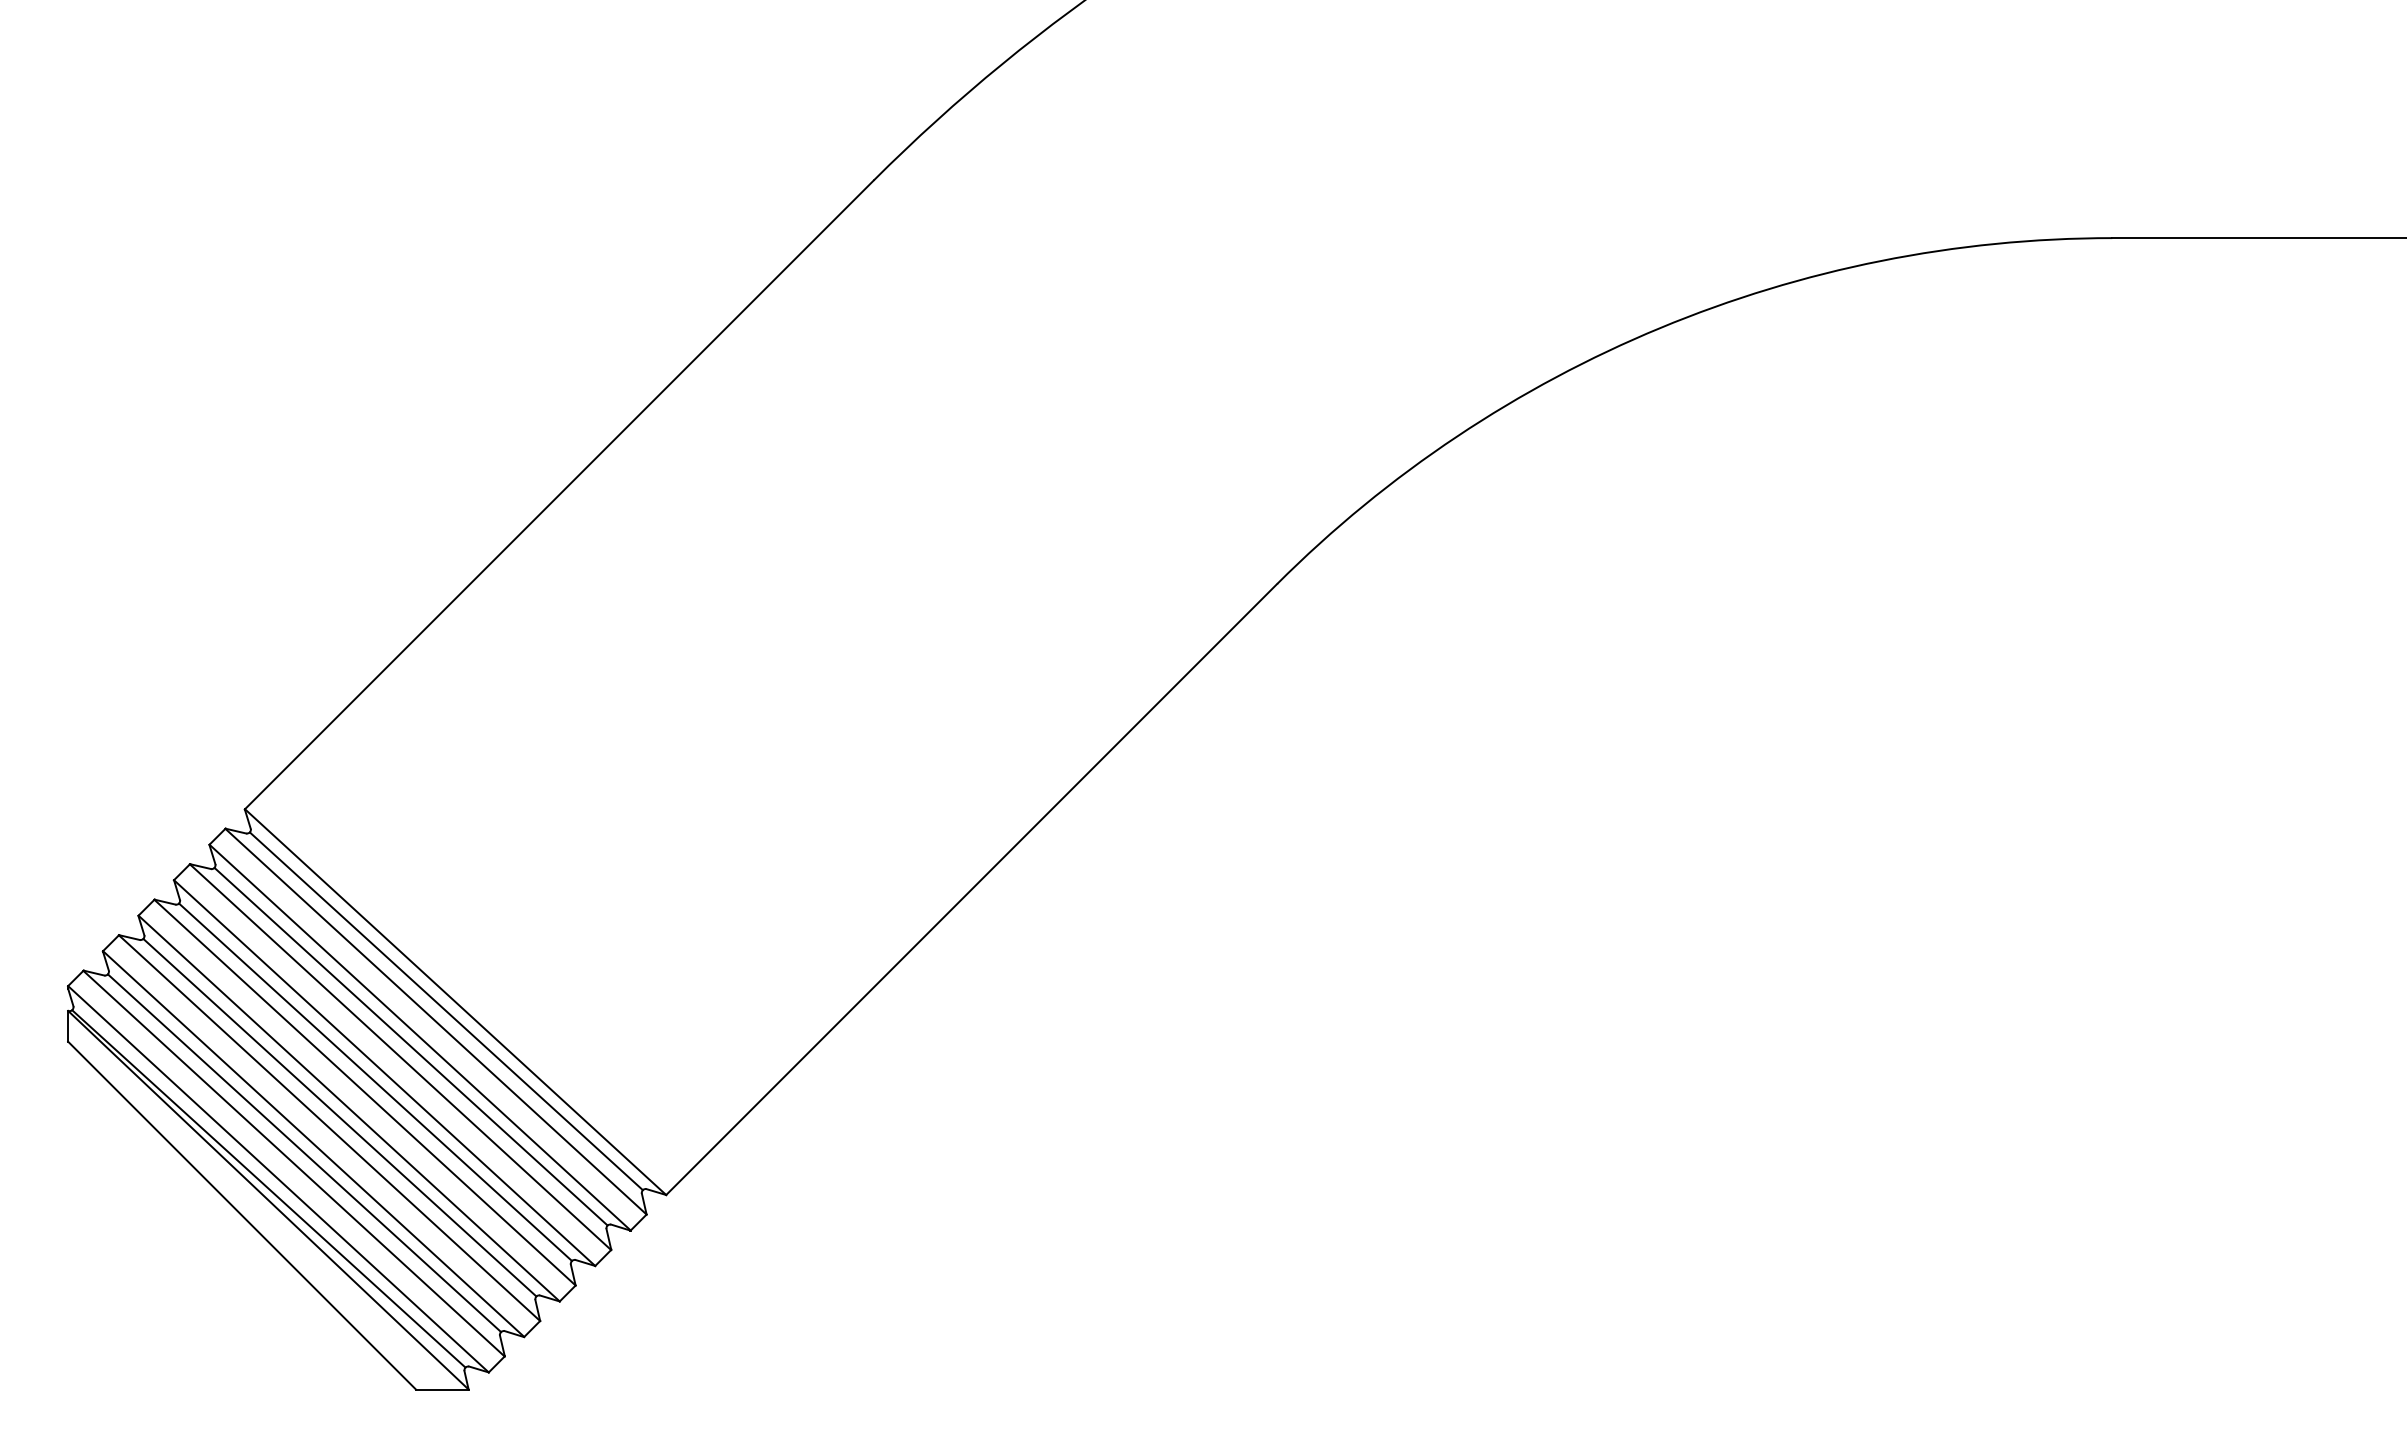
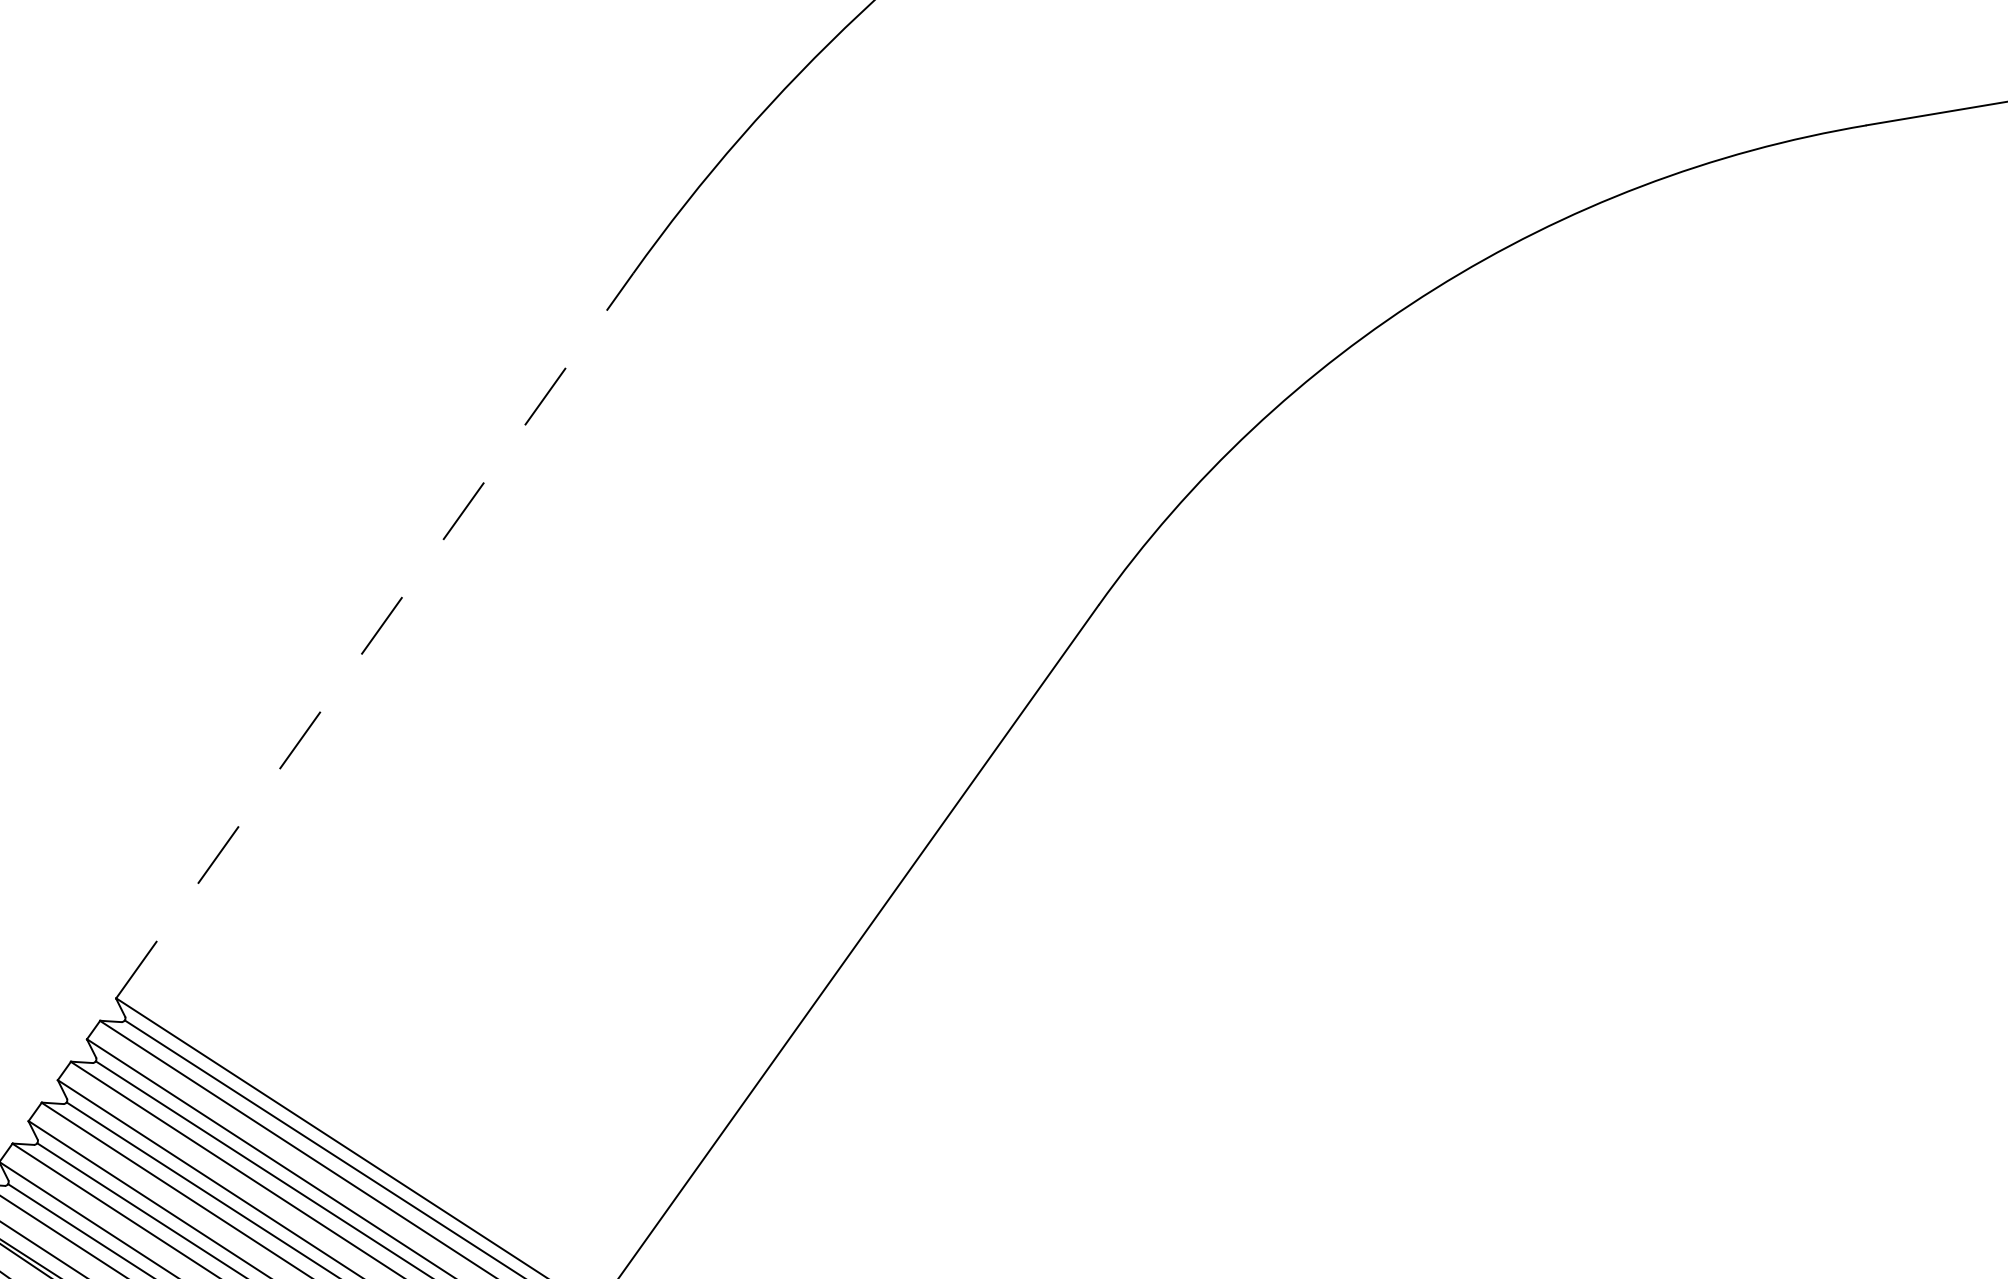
line: (559, 494) -> (374, 635), solid -> dashed

